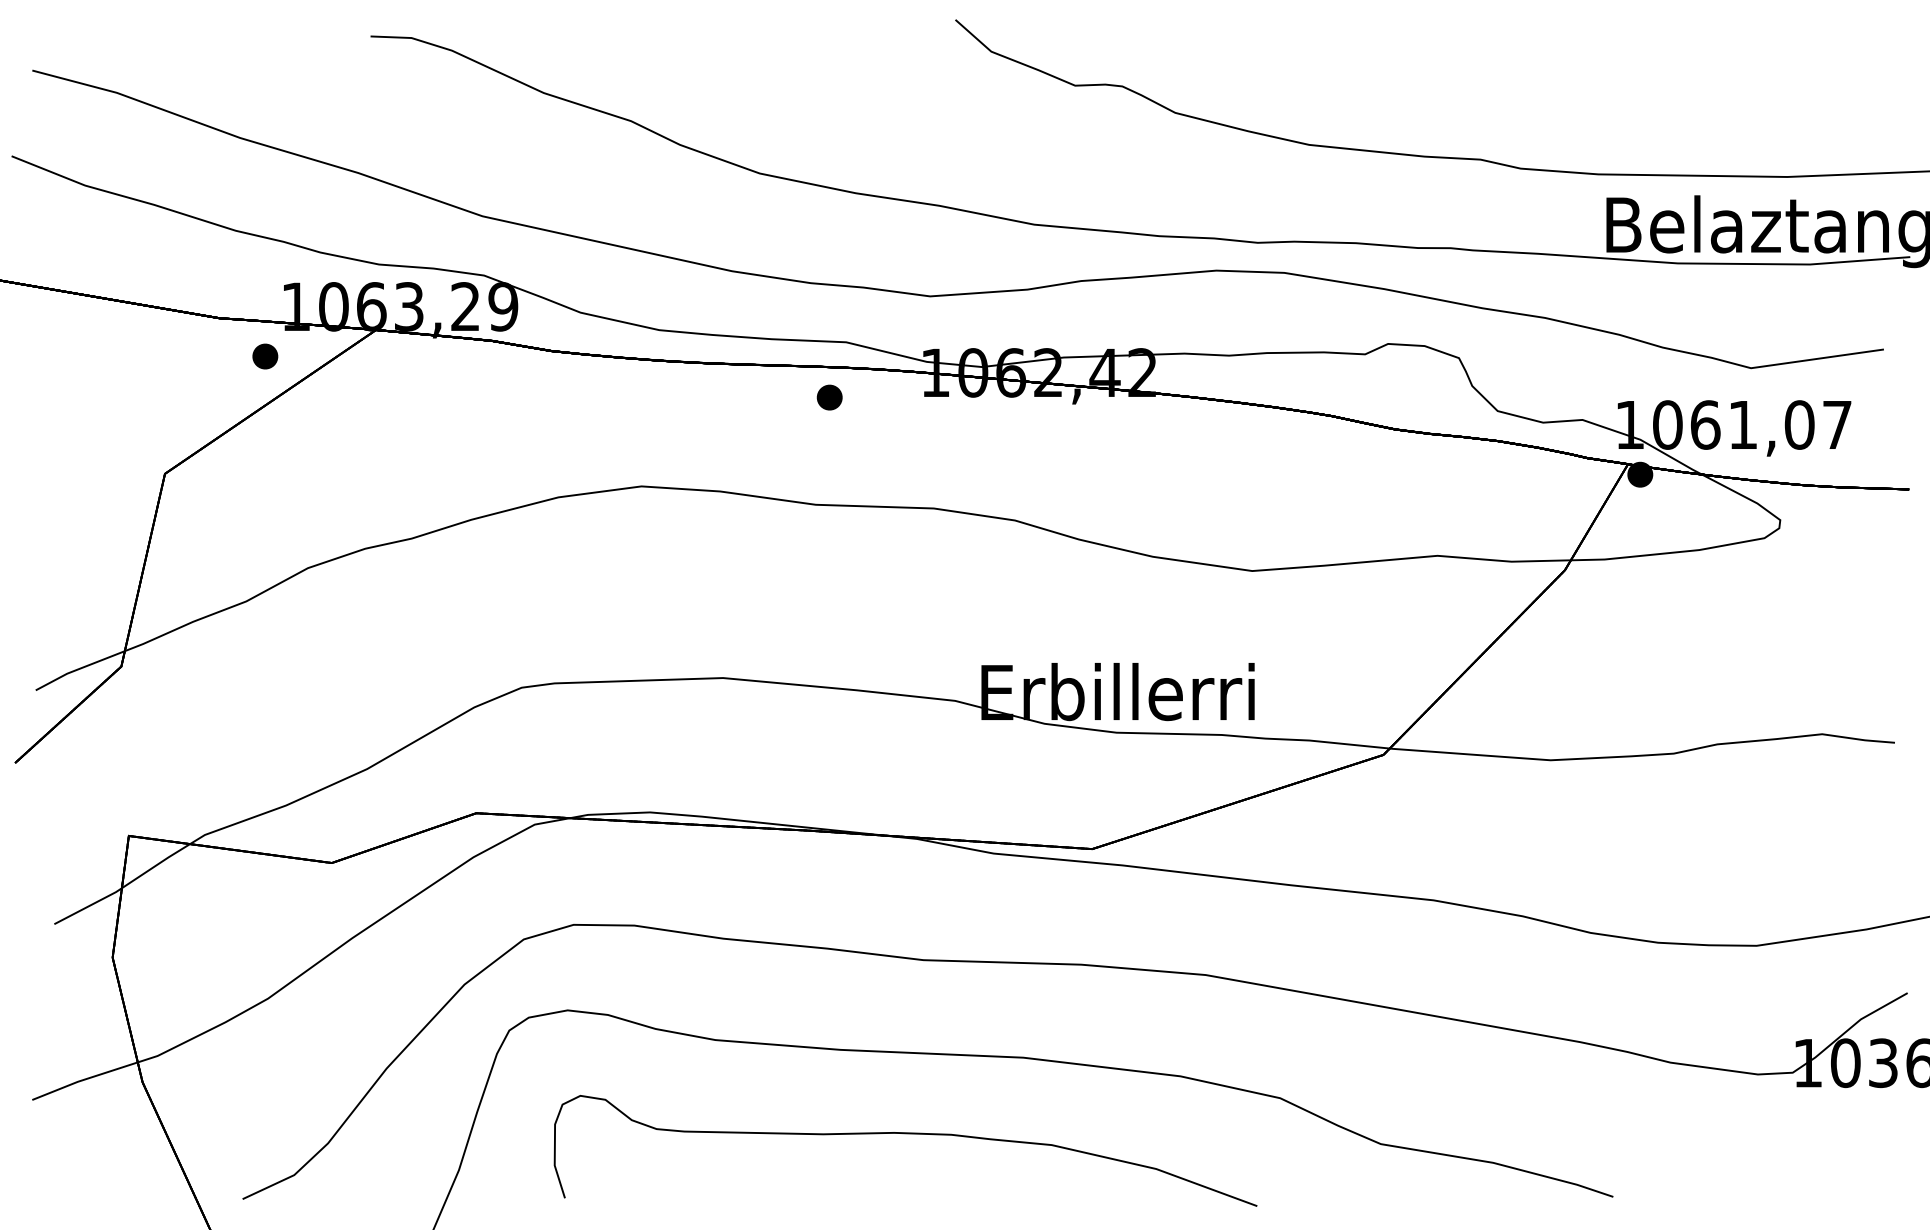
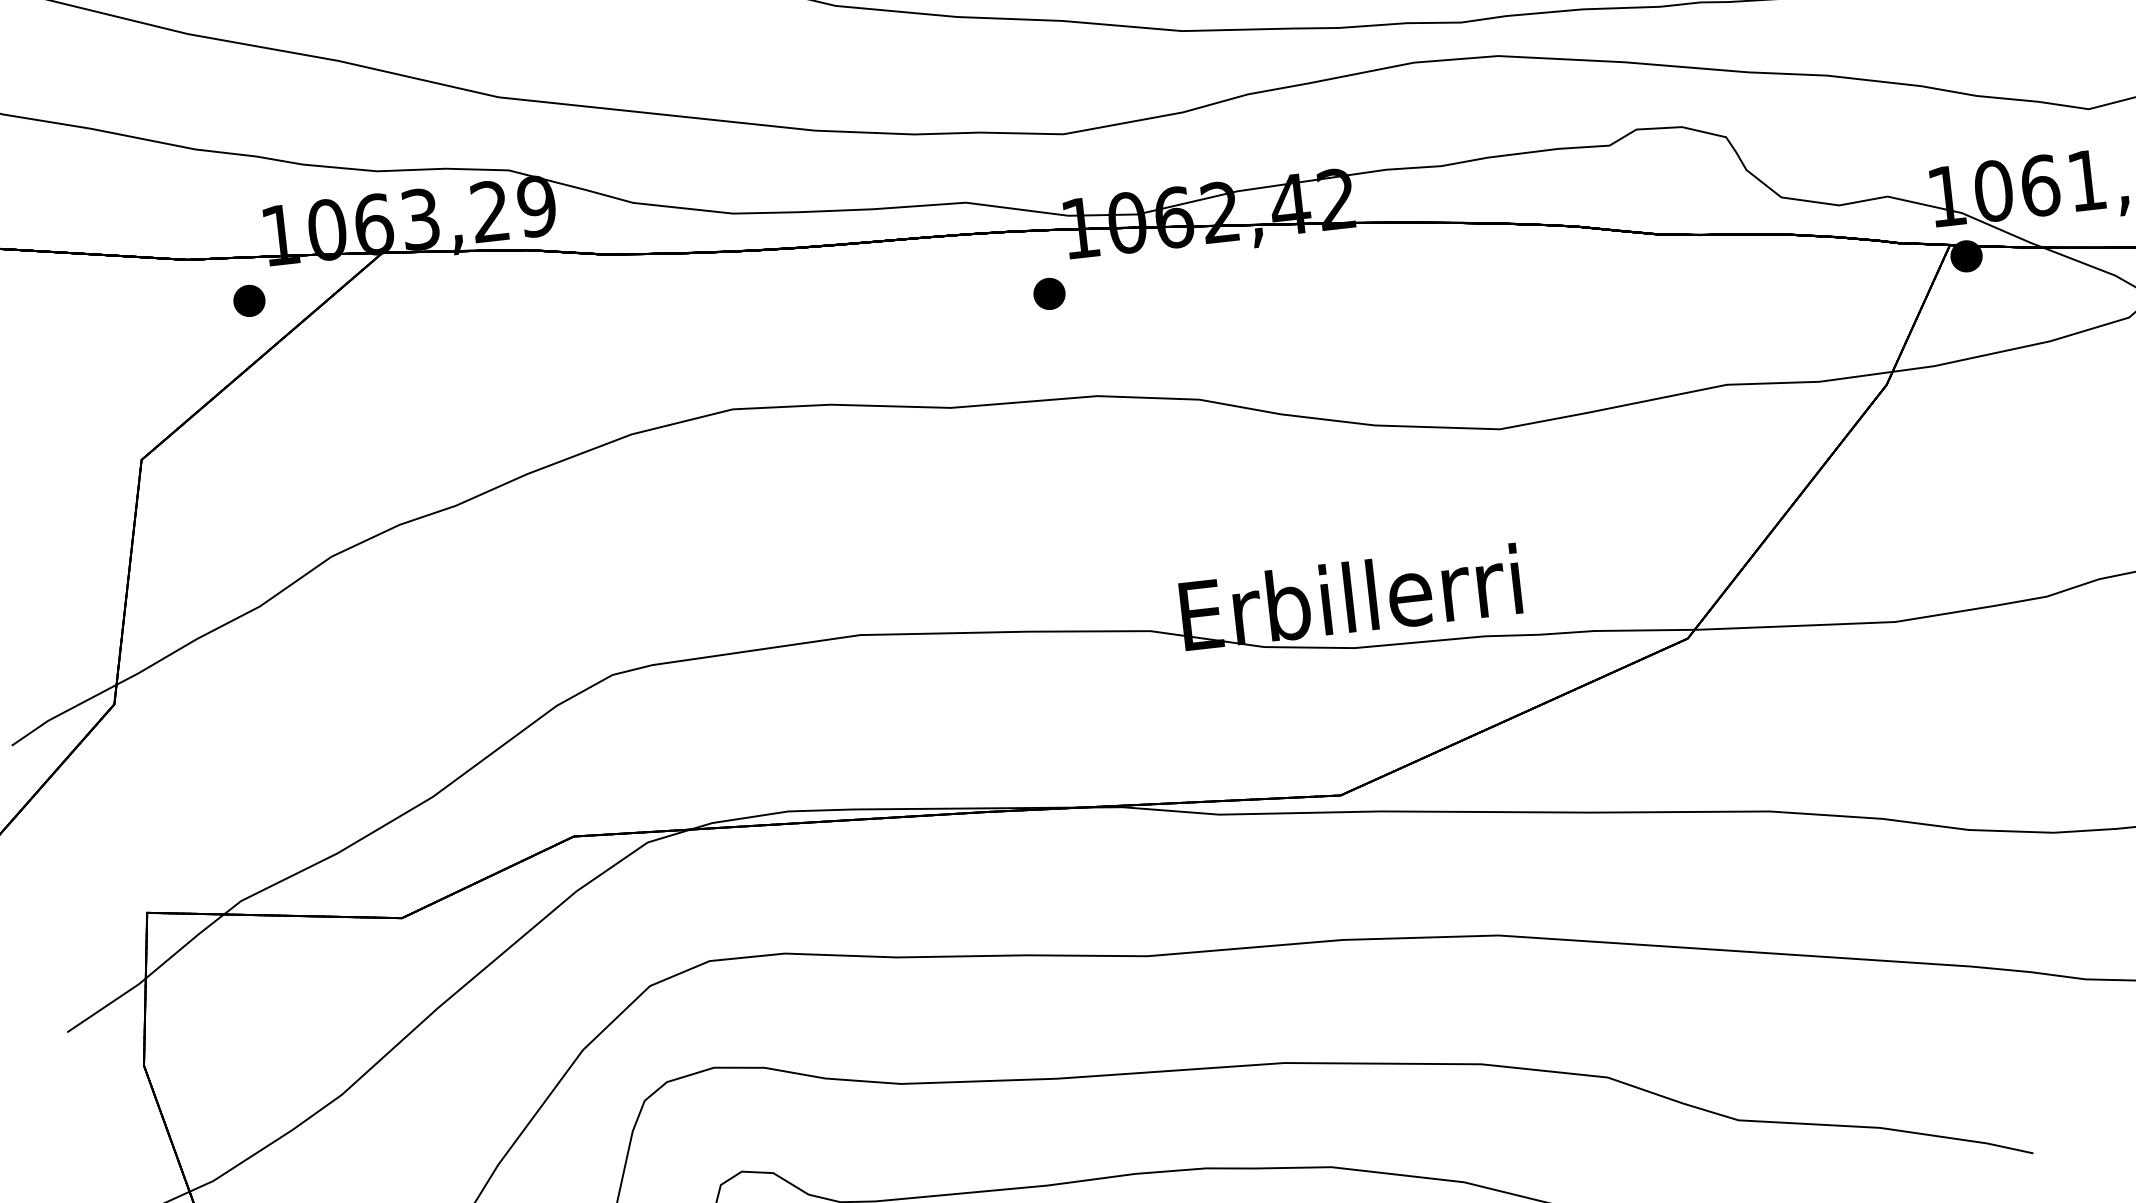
part: (829, 397) -> (1049, 293), moved

